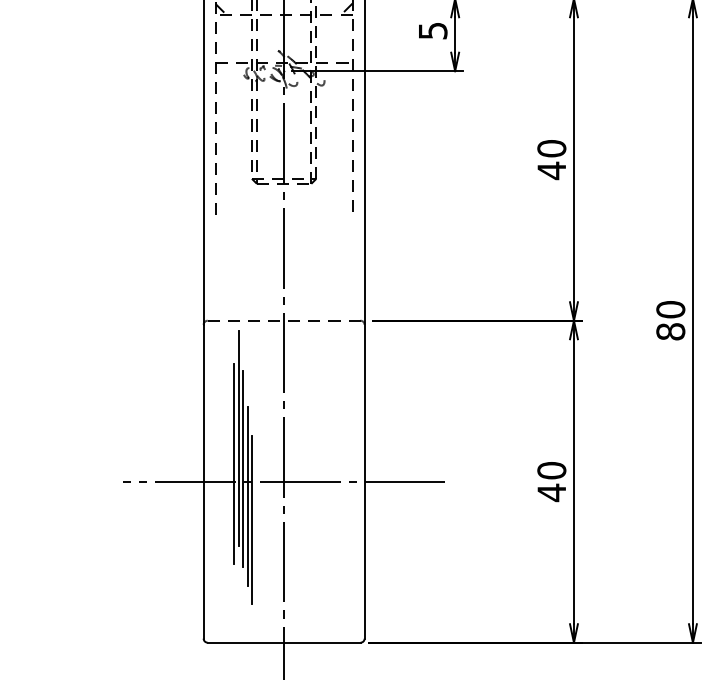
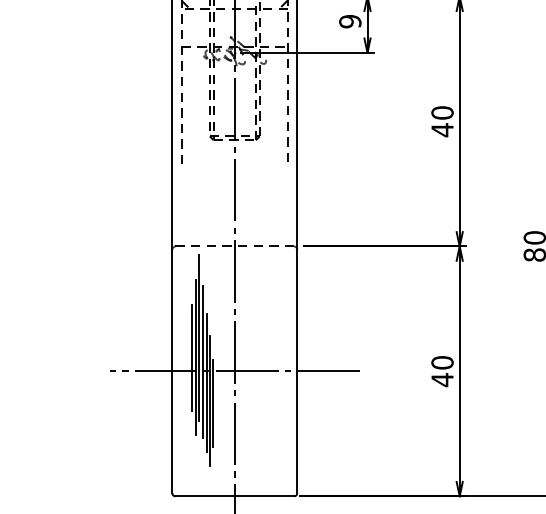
text: (432, 30) -> (349, 21), 5 -> 9
line: (228, 464) -> (191, 358), added
line: (255, 523) -> (212, 403), added

